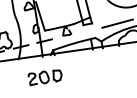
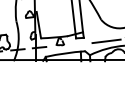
part: (45, 76) -> (35, 79), removed

